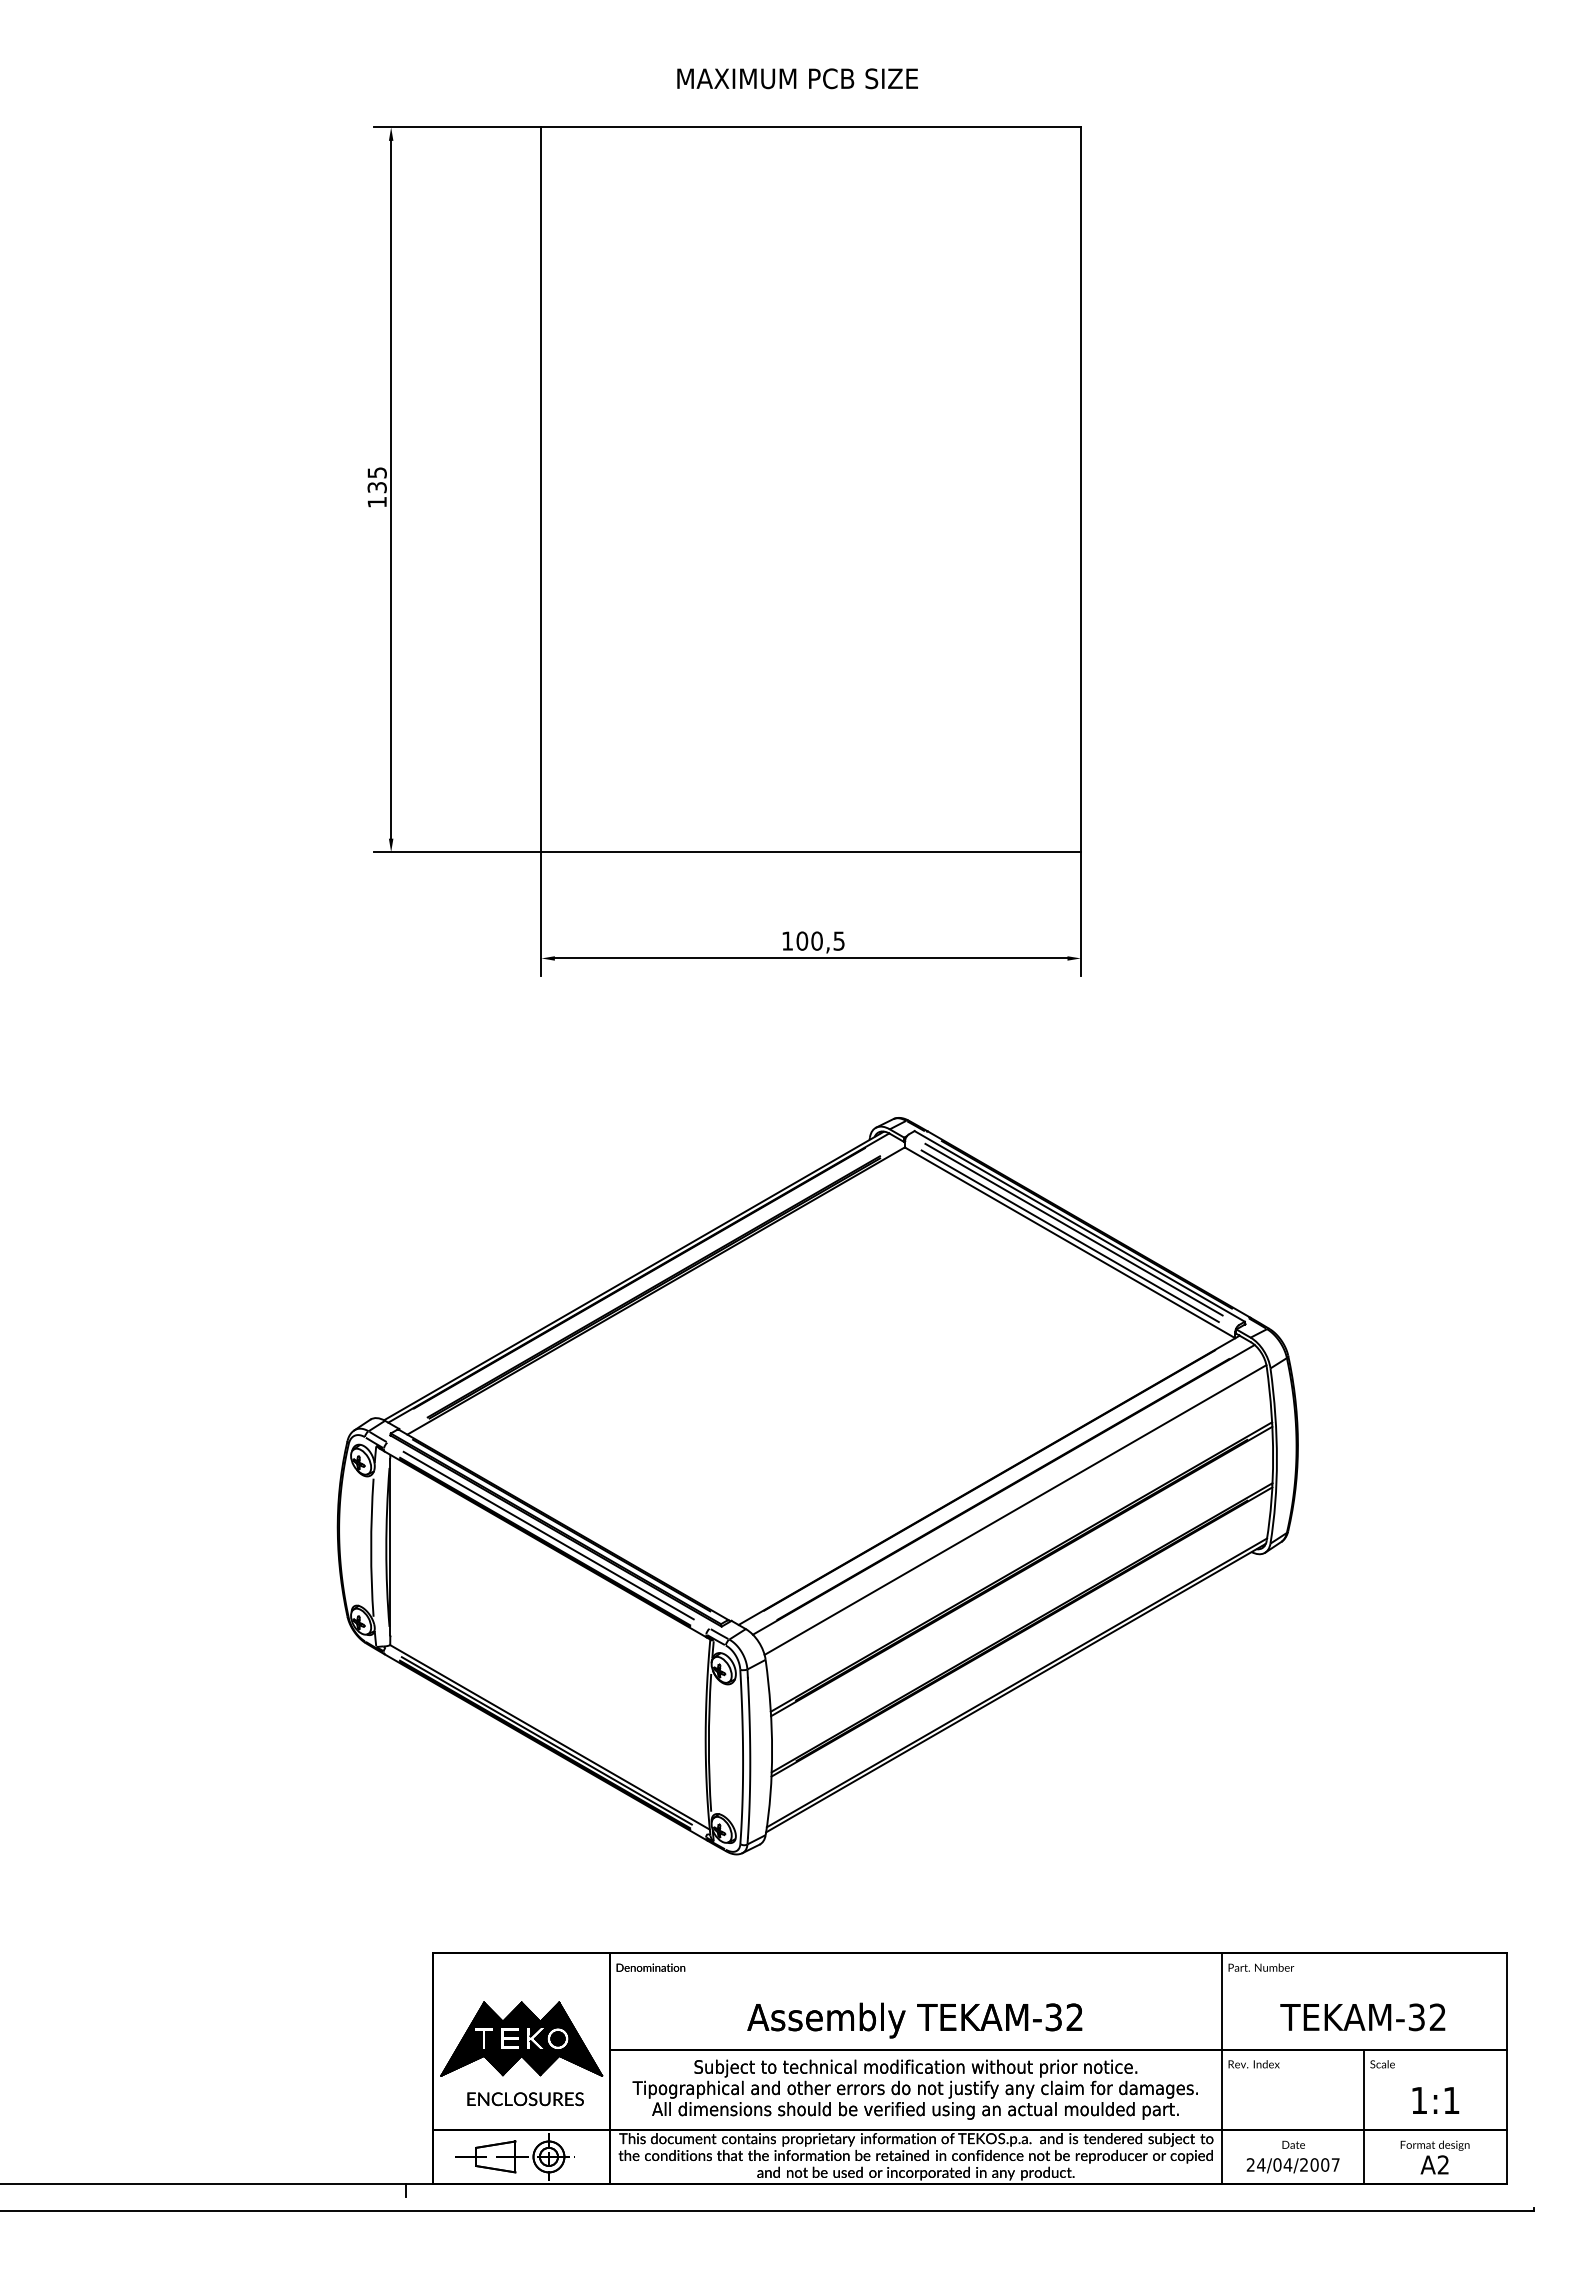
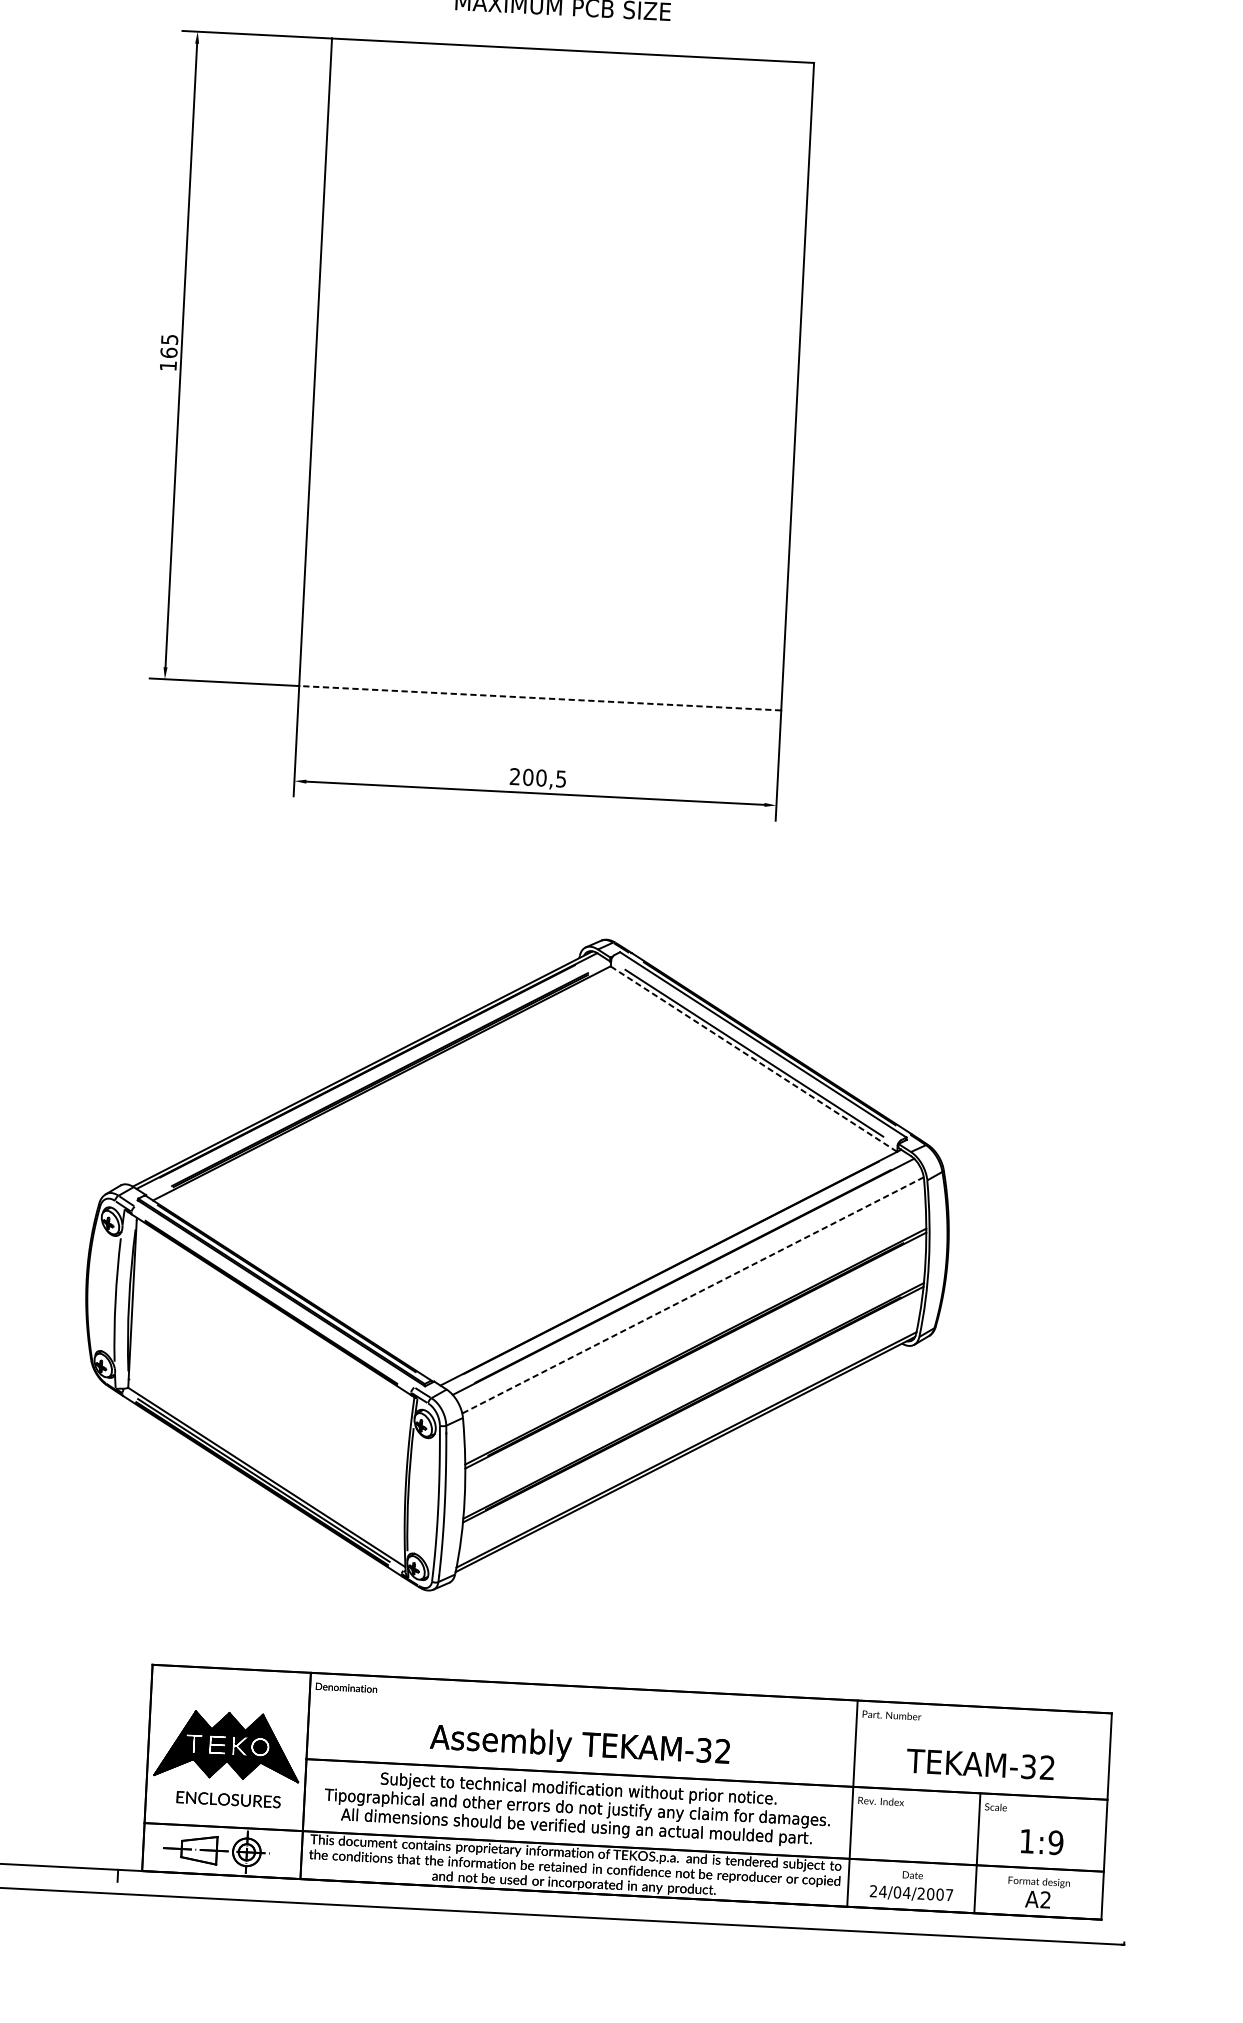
text: (376, 487) -> (168, 352), 135 -> 165
line: (811, 852) -> (540, 698), solid -> dashed
text: (787, 940) -> (515, 776), 100,5 -> 200,5
line: (1073, 1229) -> (757, 1047), removed
line: (1070, 1242) -> (754, 1058), solid -> dashed
line: (1015, 1510) -> (693, 1295), solid -> dashed
line: (548, 1535) -> (274, 1297), removed
text: (1451, 2100) -> (1055, 1842), 1:1 -> 1:9

